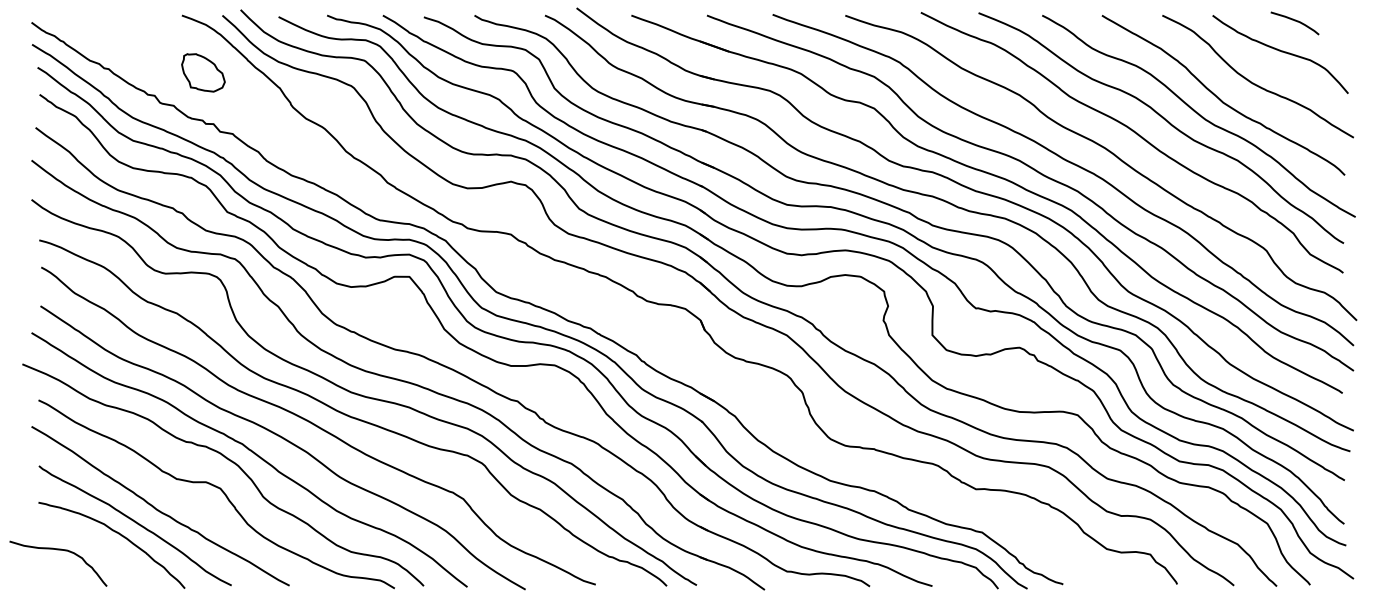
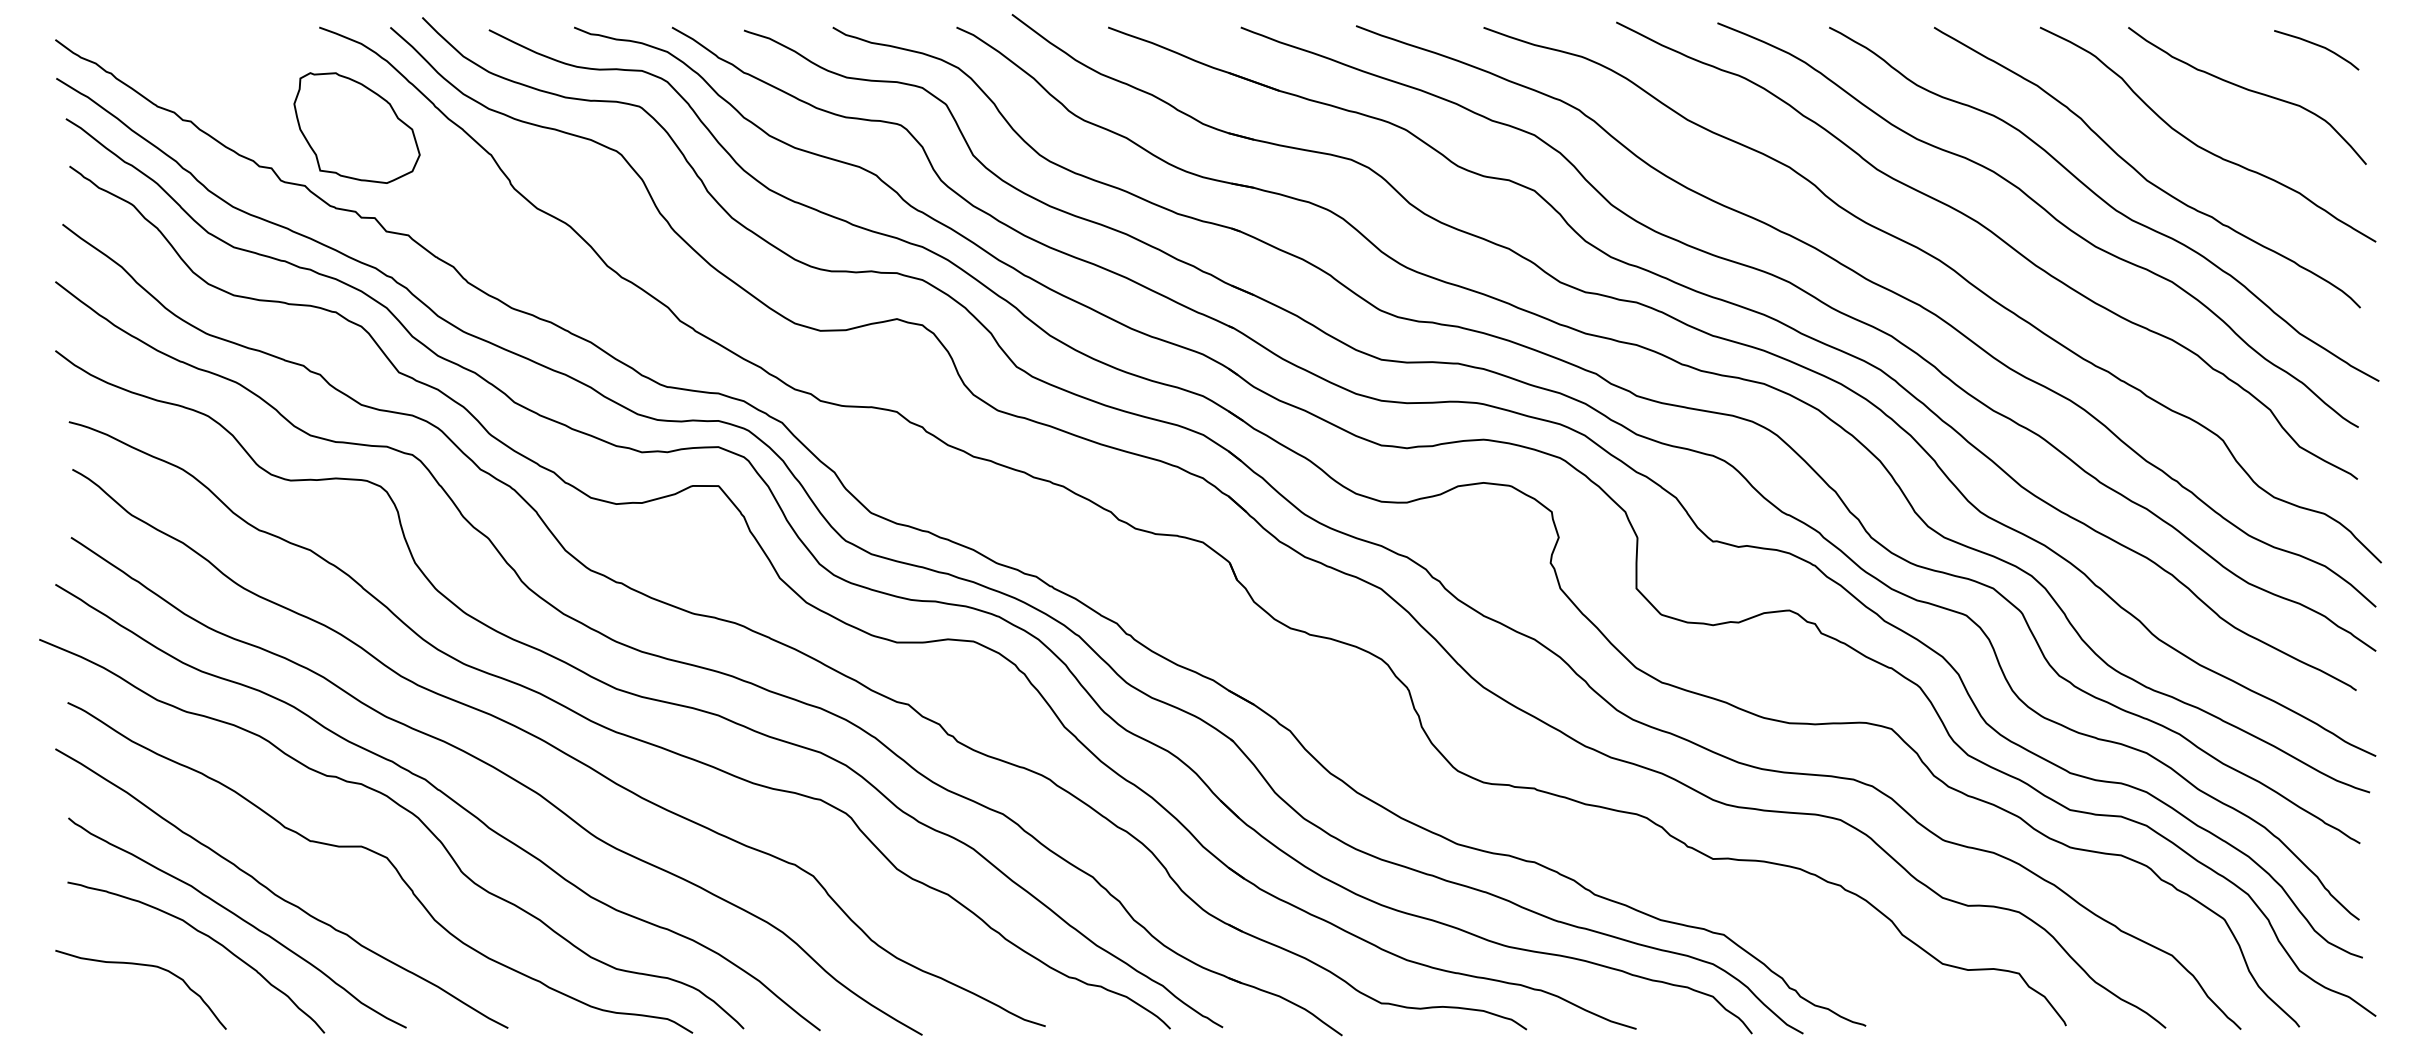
curve: (1294, 21) -> (2315, 46), moved
part: (203, 72) -> (357, 127), size x1.67
curve: (58, 550) -> (141, 966), moved

